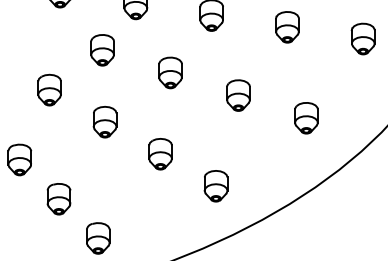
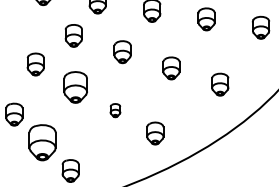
part: (104, 122) -> (75, 87), size x1.4
part: (160, 154) -> (115, 110), size x0.6
part: (58, 199) -> (42, 143), size x1.6

